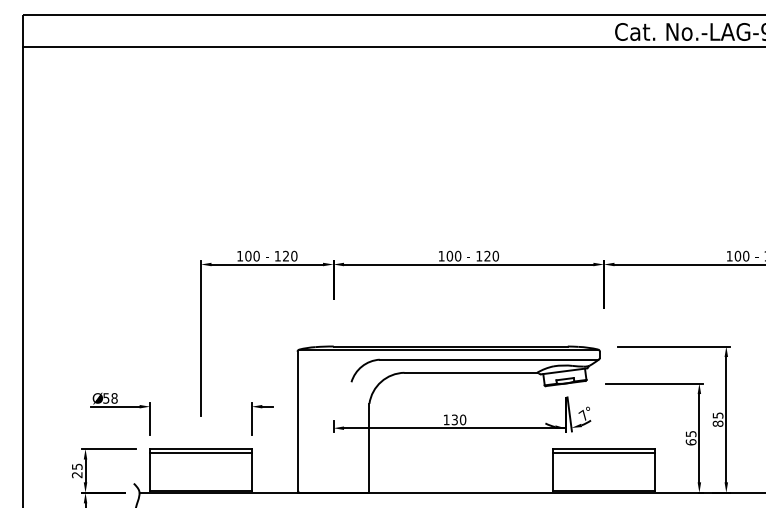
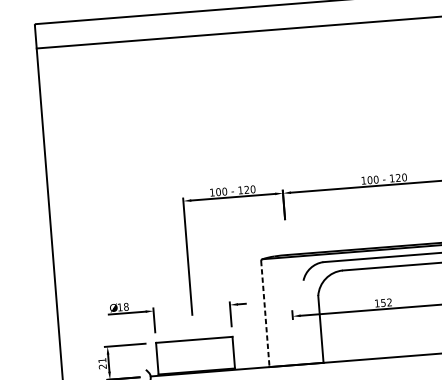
text: (106, 398) -> (120, 307), 58 -> 18
text: (459, 419) -> (386, 302), 130 -> 152
line: (297, 422) -> (265, 314), solid -> dashed
line: (200, 452) -> (194, 342), removed
text: (77, 466) -> (102, 360), 25 -> 21

